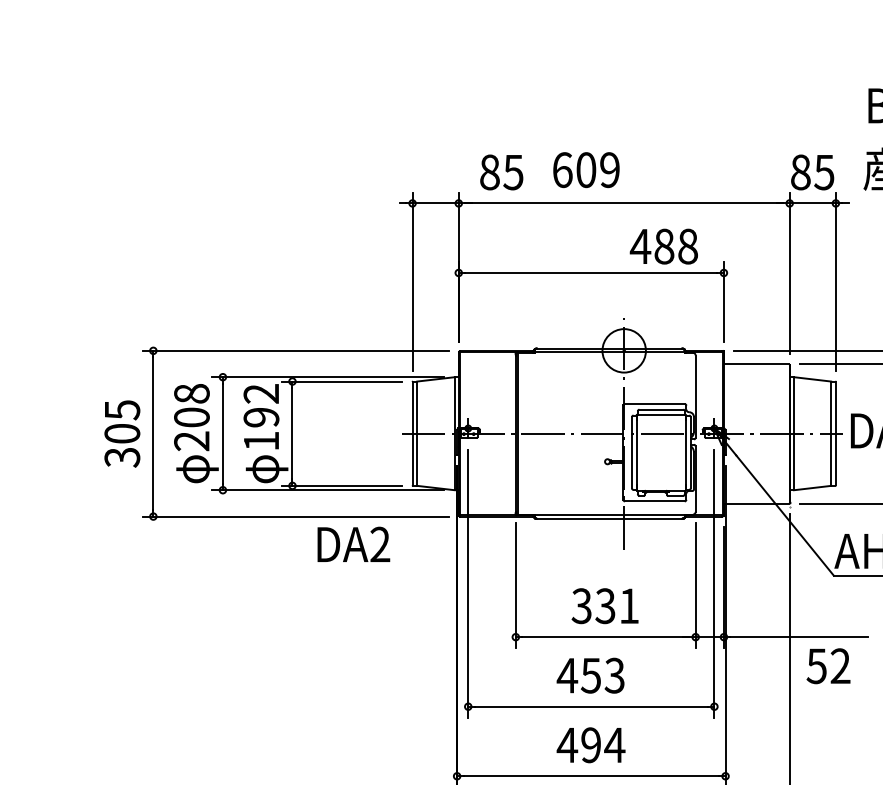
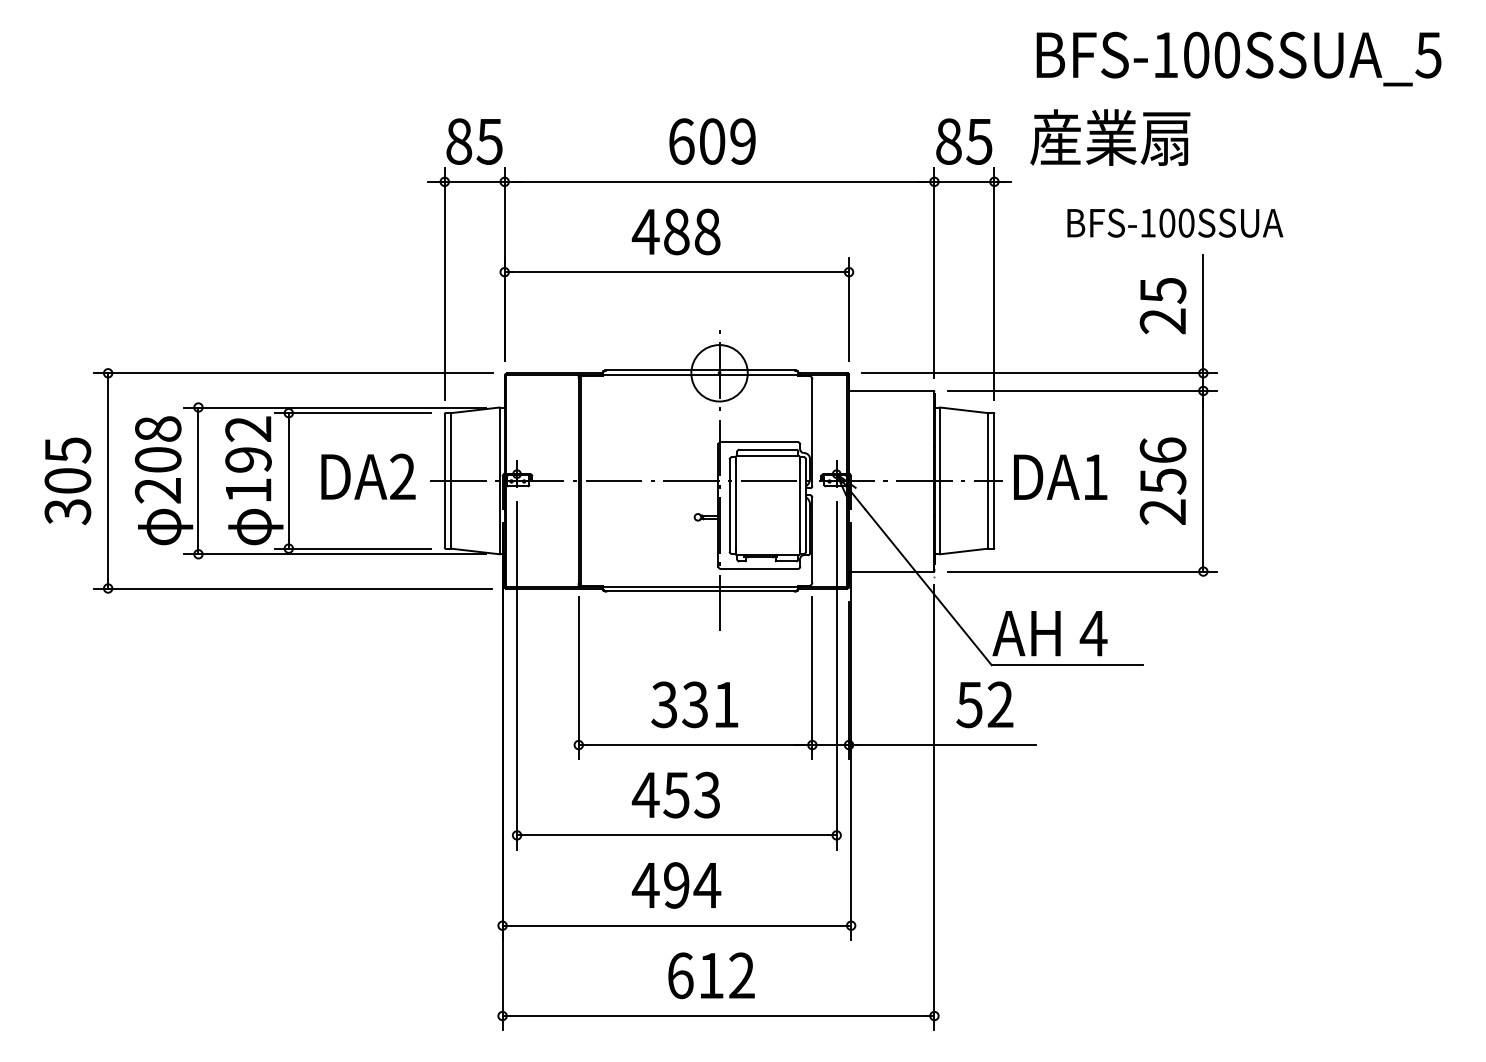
text: (586, 170) -> (712, 141), moved
text: (501, 172) -> (474, 141), moved
text: (663, 246) -> (675, 231), moved
text: (353, 544) -> (368, 476), moved
text: (828, 665) -> (984, 704), moved

